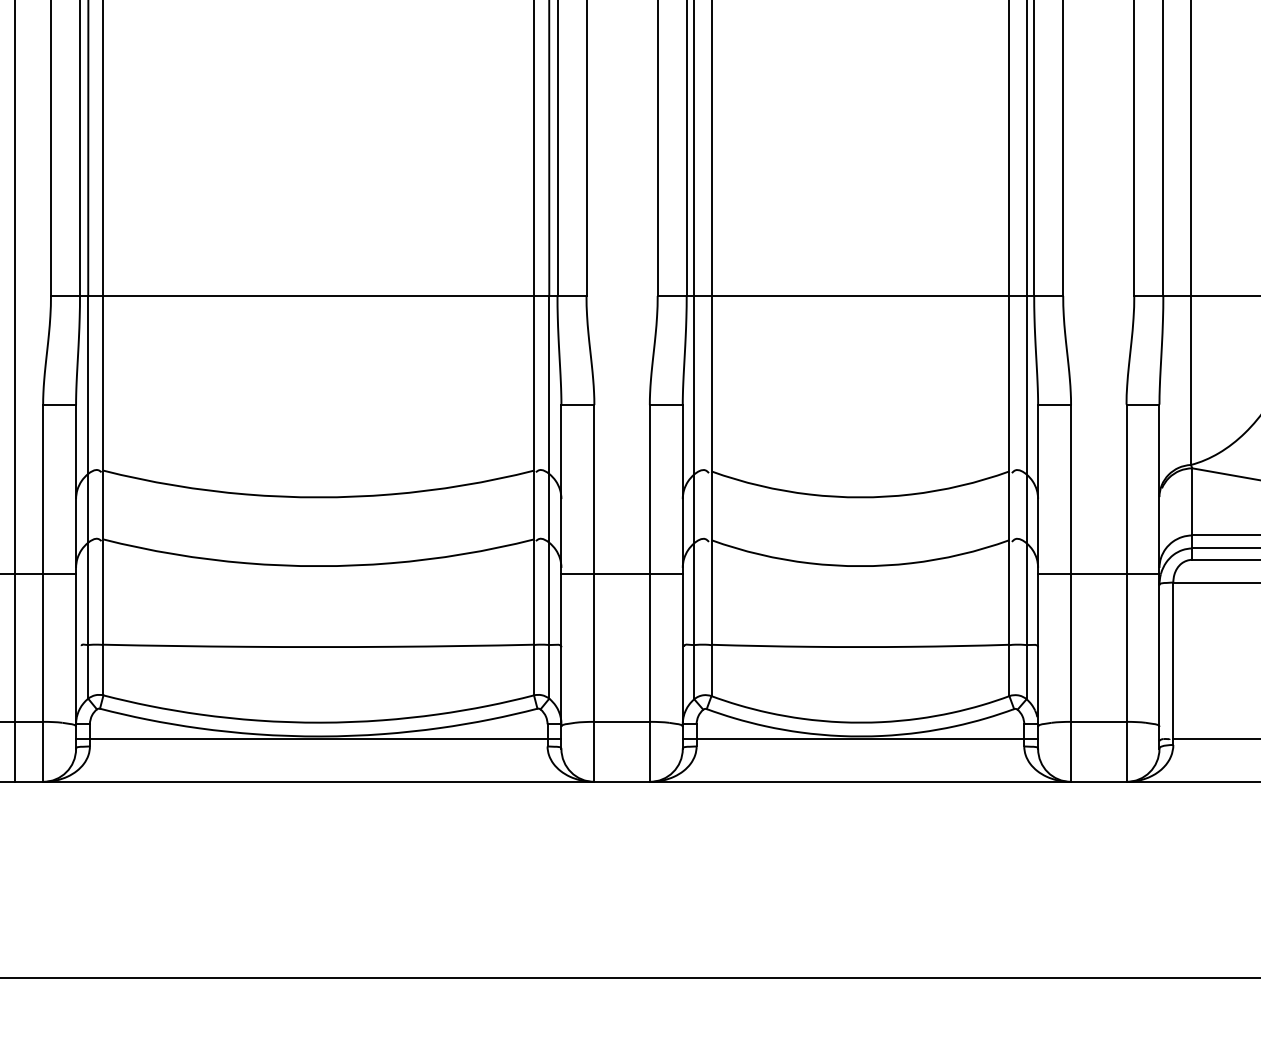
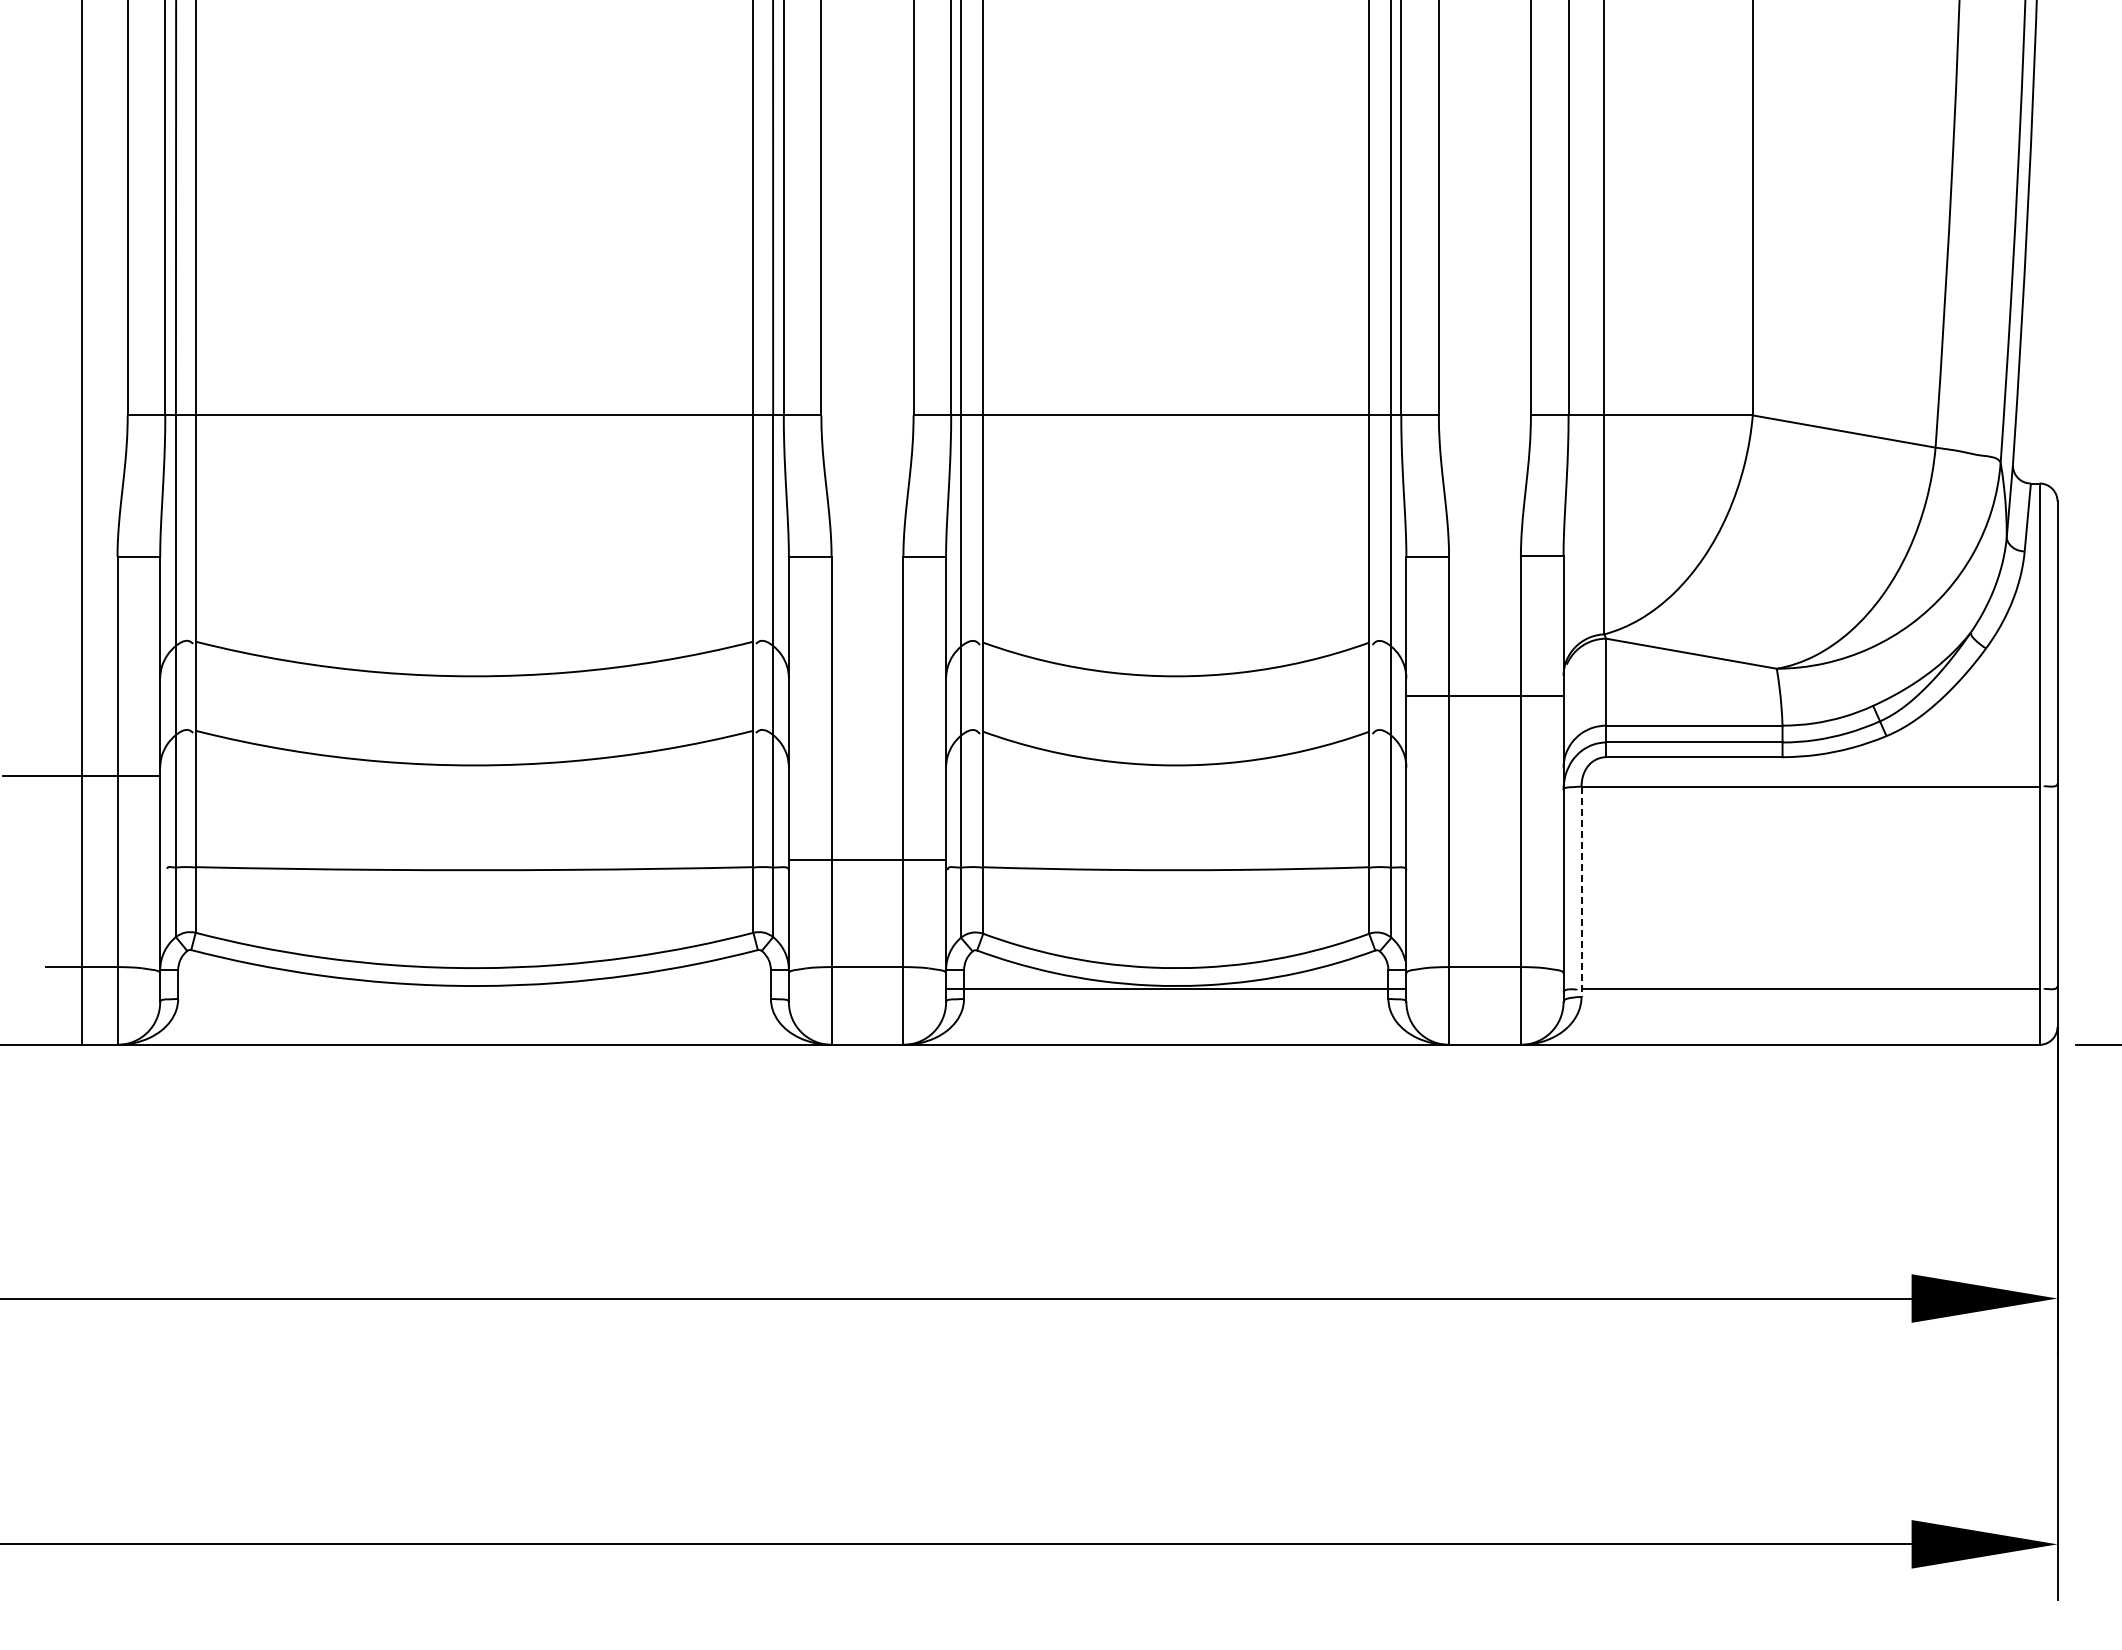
line: (622, 573) -> (867, 859), moved
line: (1098, 573) -> (1484, 695), moved
line: (1173, 664) -> (1581, 892), solid -> dashed
line: (318, 738) -> (474, 988), removed

